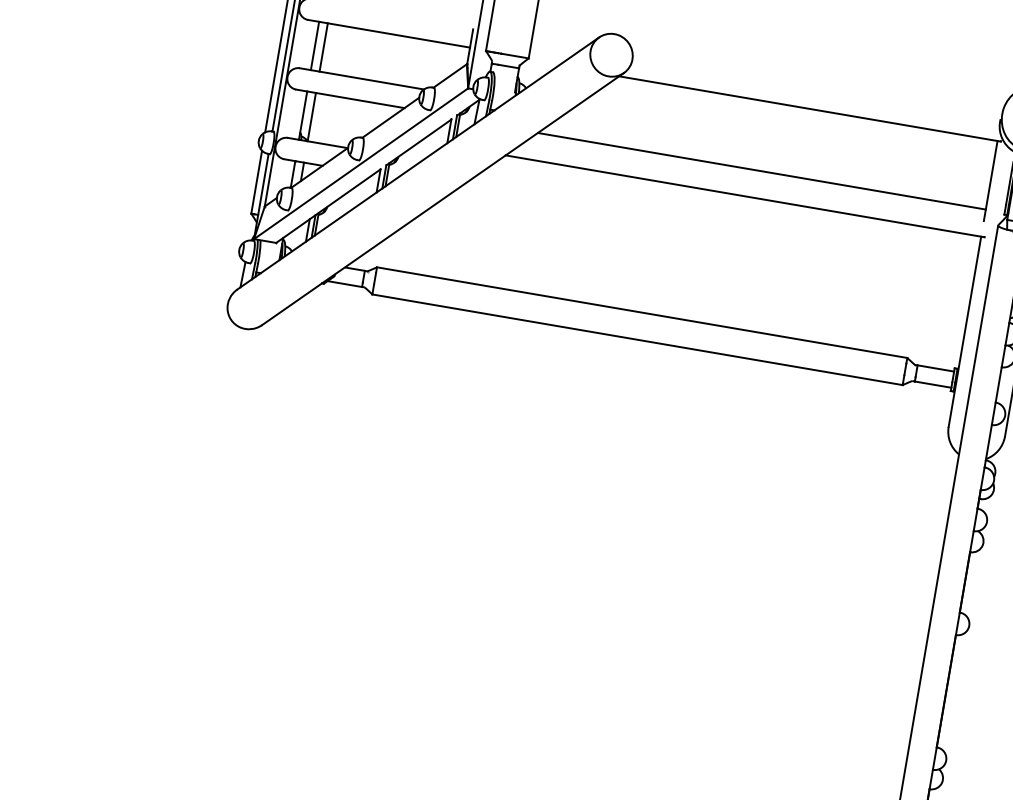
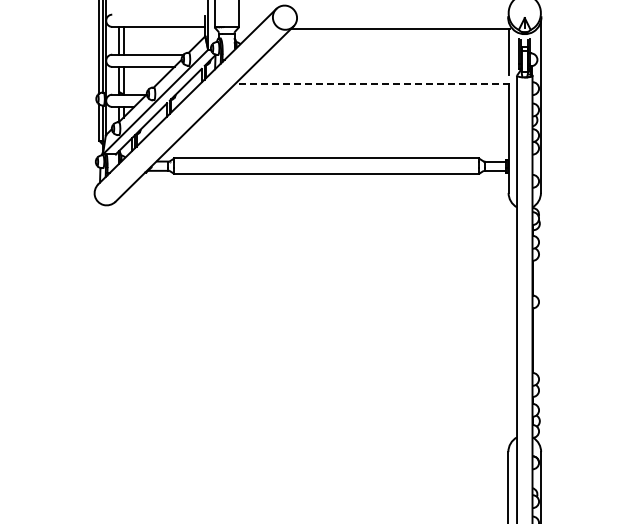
line: (760, 171) -> (379, 68), removed
line: (744, 195) -> (372, 83), solid -> dashed

